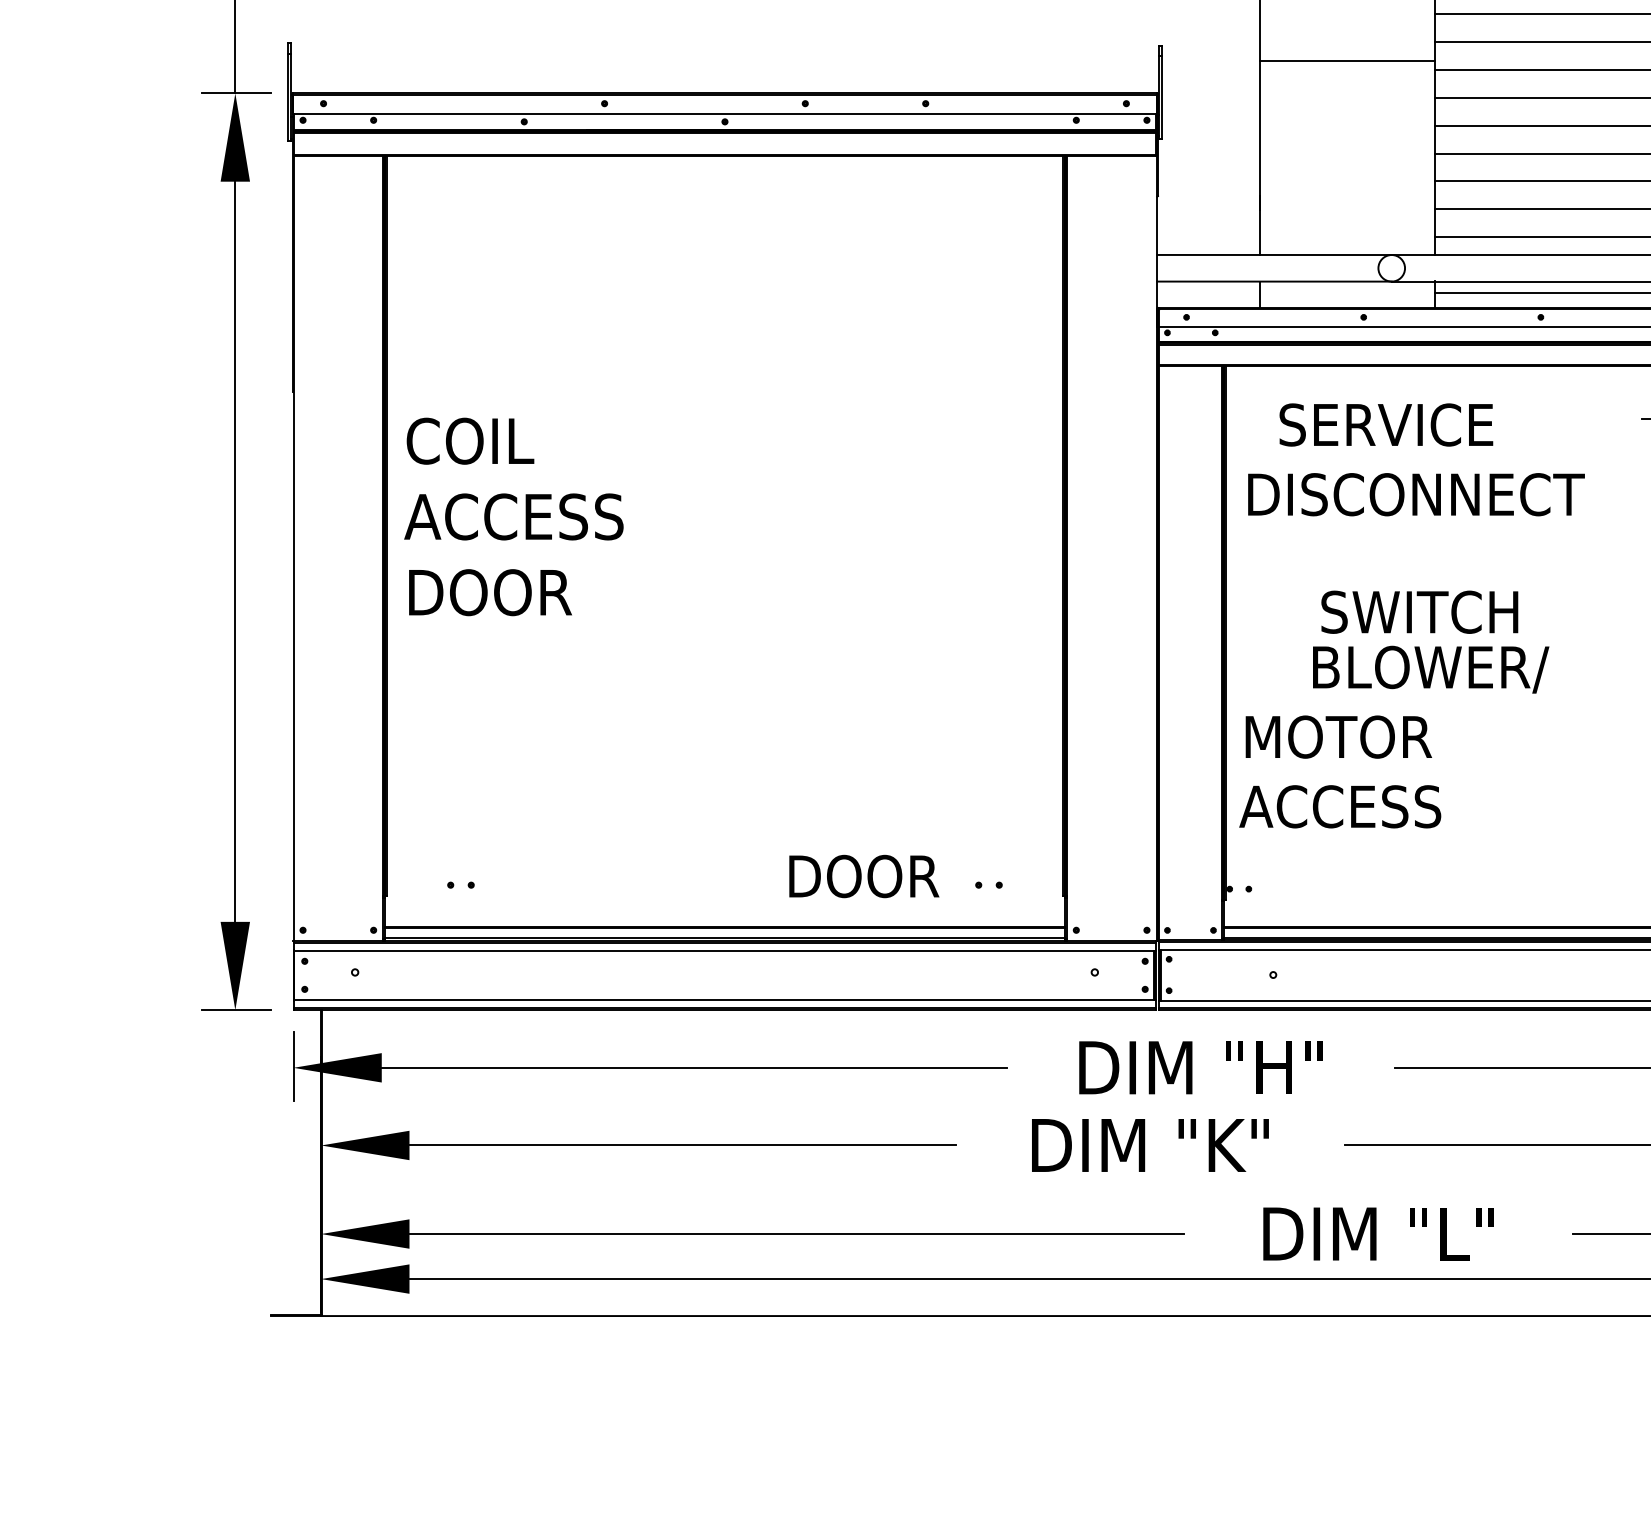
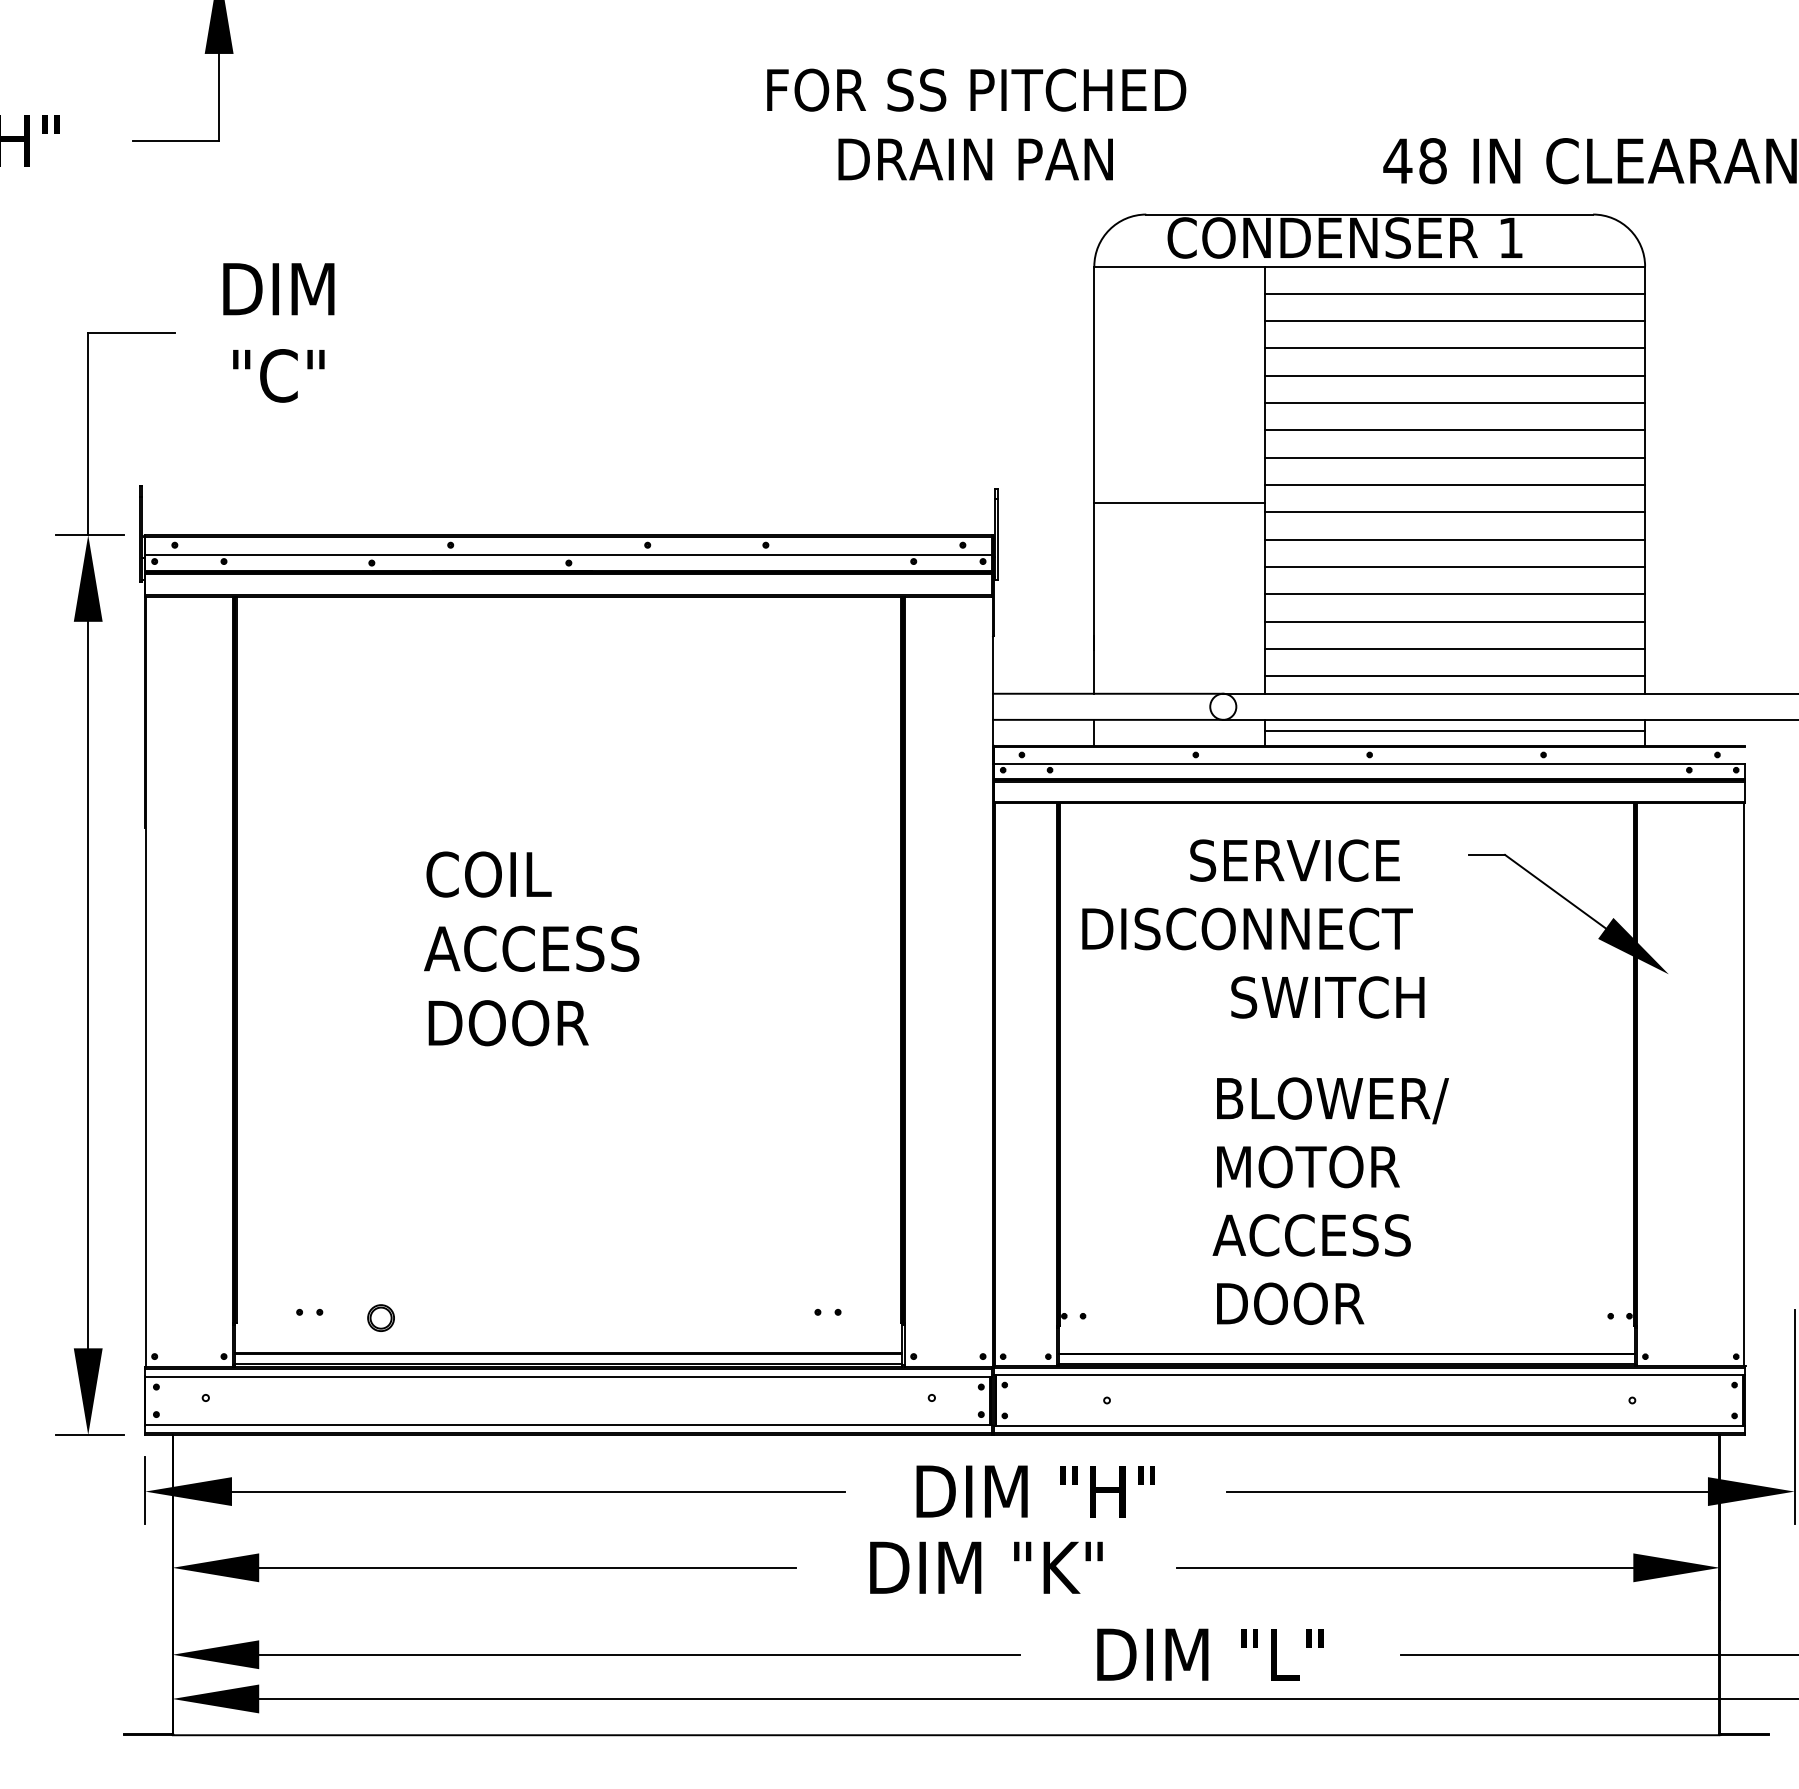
text: (1385, 424) -> (1294, 860), moved
text: (513, 516) -> (531, 948), moved
text: (1419, 612) -> (1327, 997), moved
text: (1430, 669) -> (1332, 1100), moved
text: (1338, 736) -> (1308, 1166), moved
text: (1339, 806) -> (1311, 1235), moved
text: (864, 876) -> (1290, 1303), moved
part: (533, 890) -> (380, 1317), added

